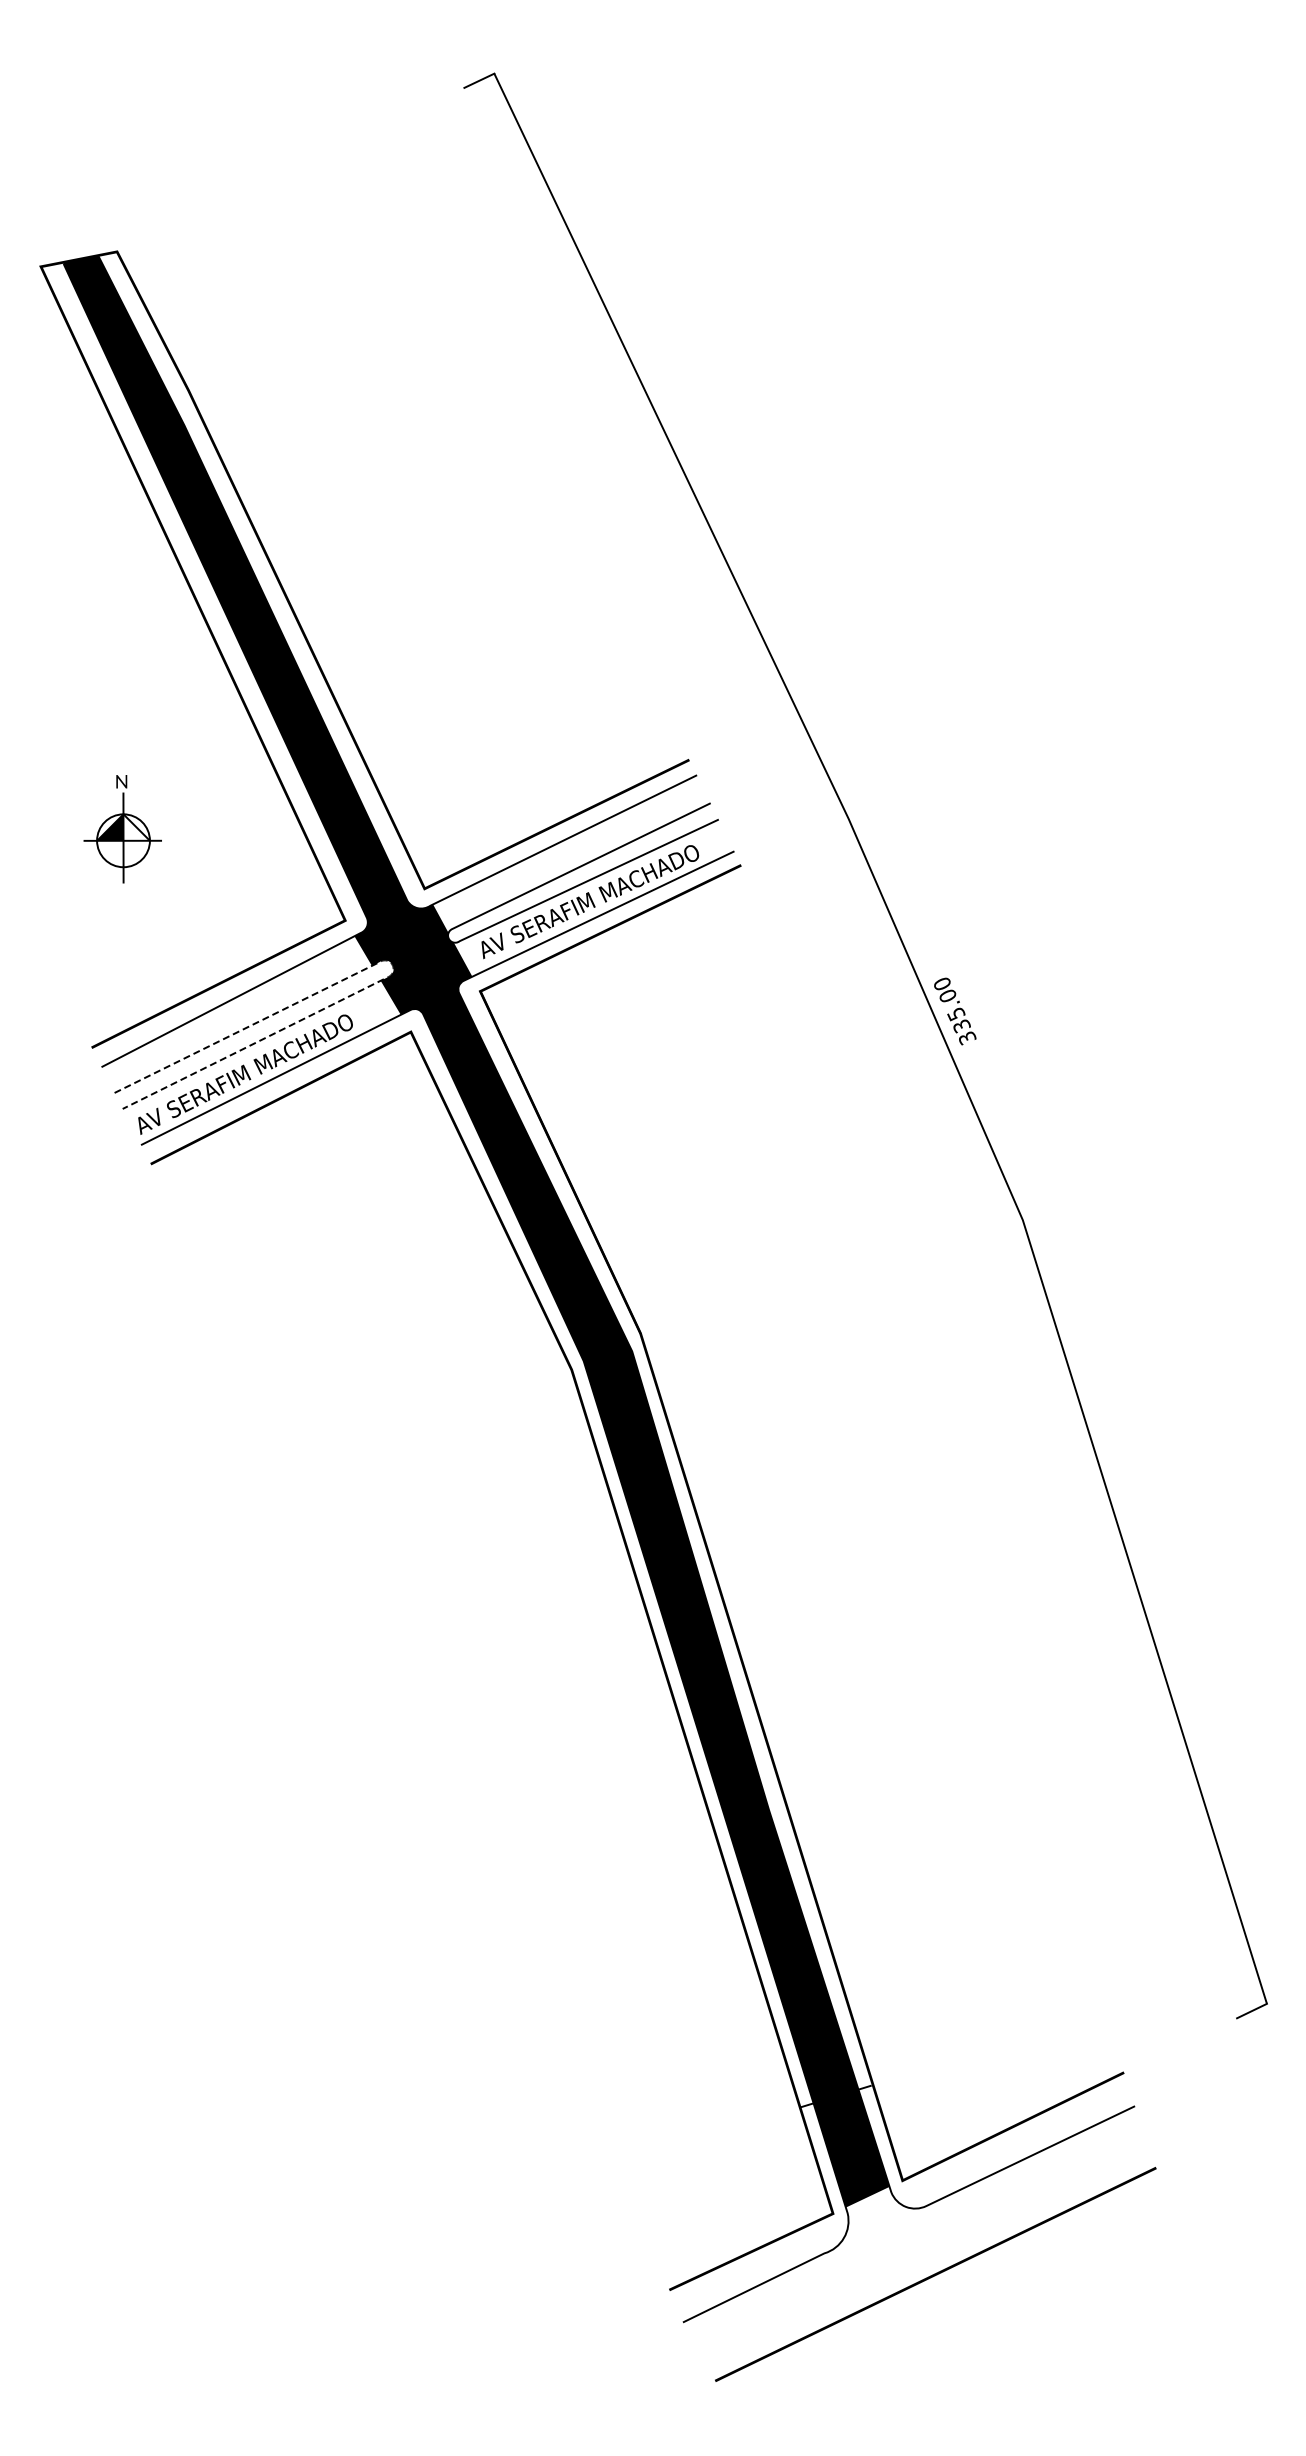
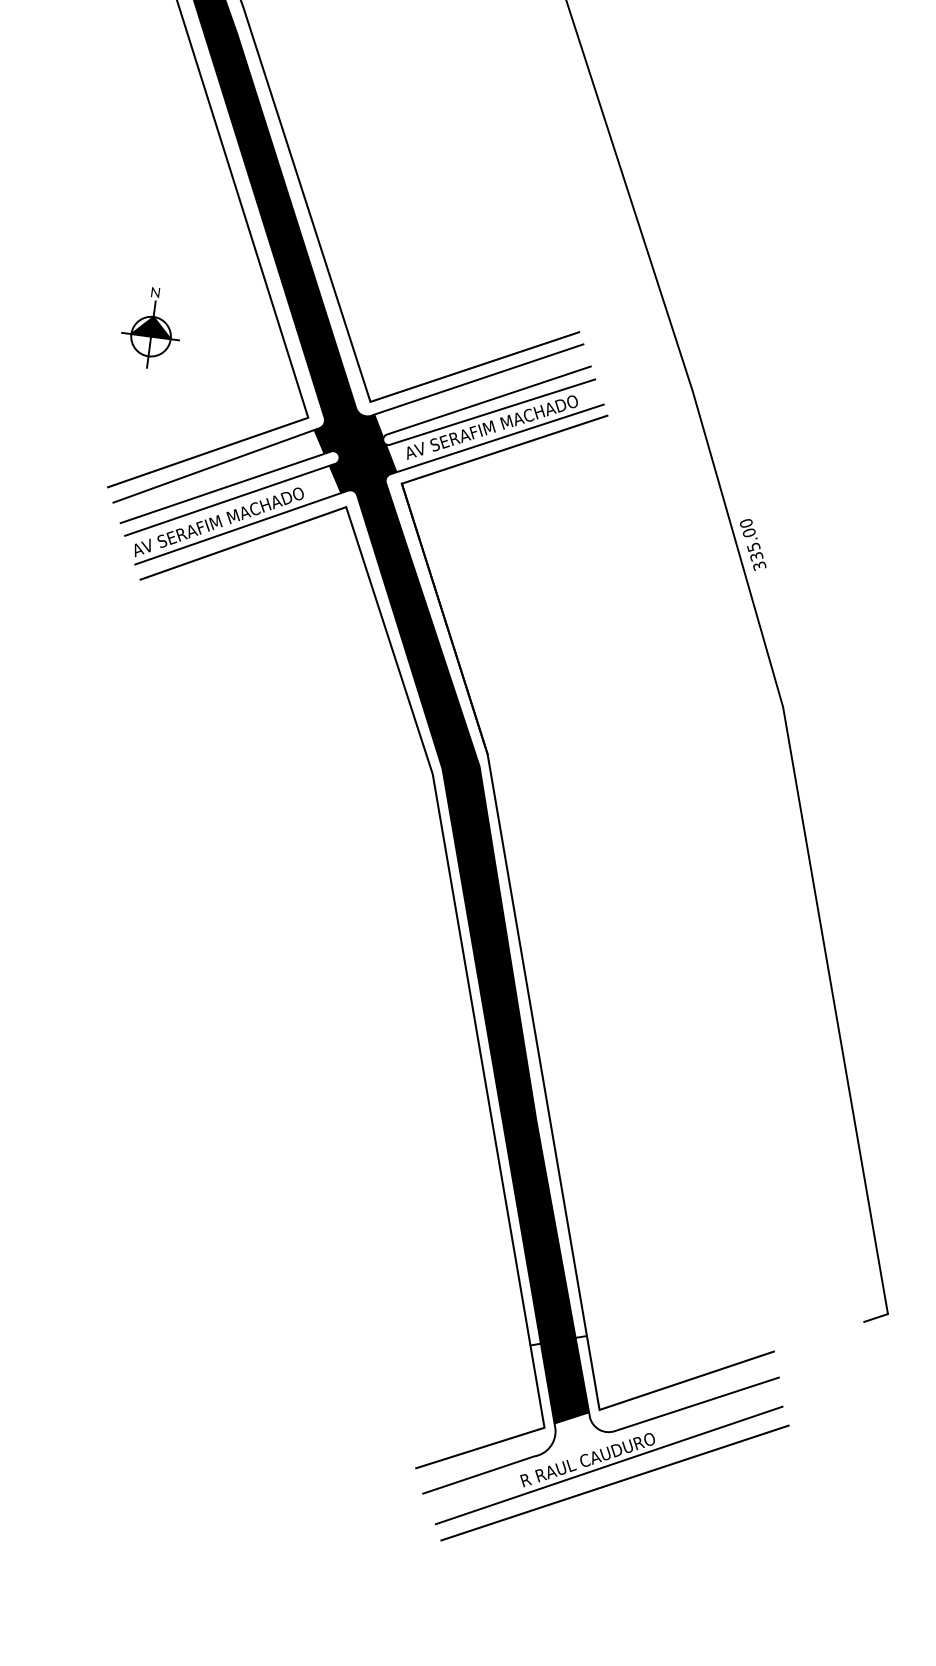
fill: (136, 827) -> (162, 328), added
line: (392, 965) -> (339, 455), dashed -> solid
part: (924, 2251) -> (608, 1464), added

